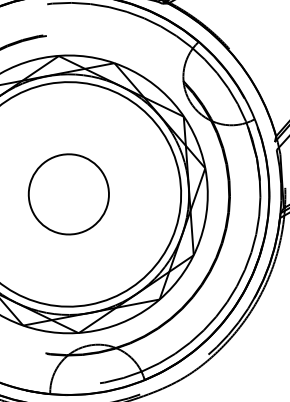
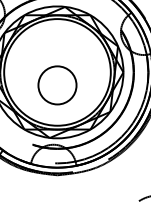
circle: (68, 194) -> (57, 85), moved

